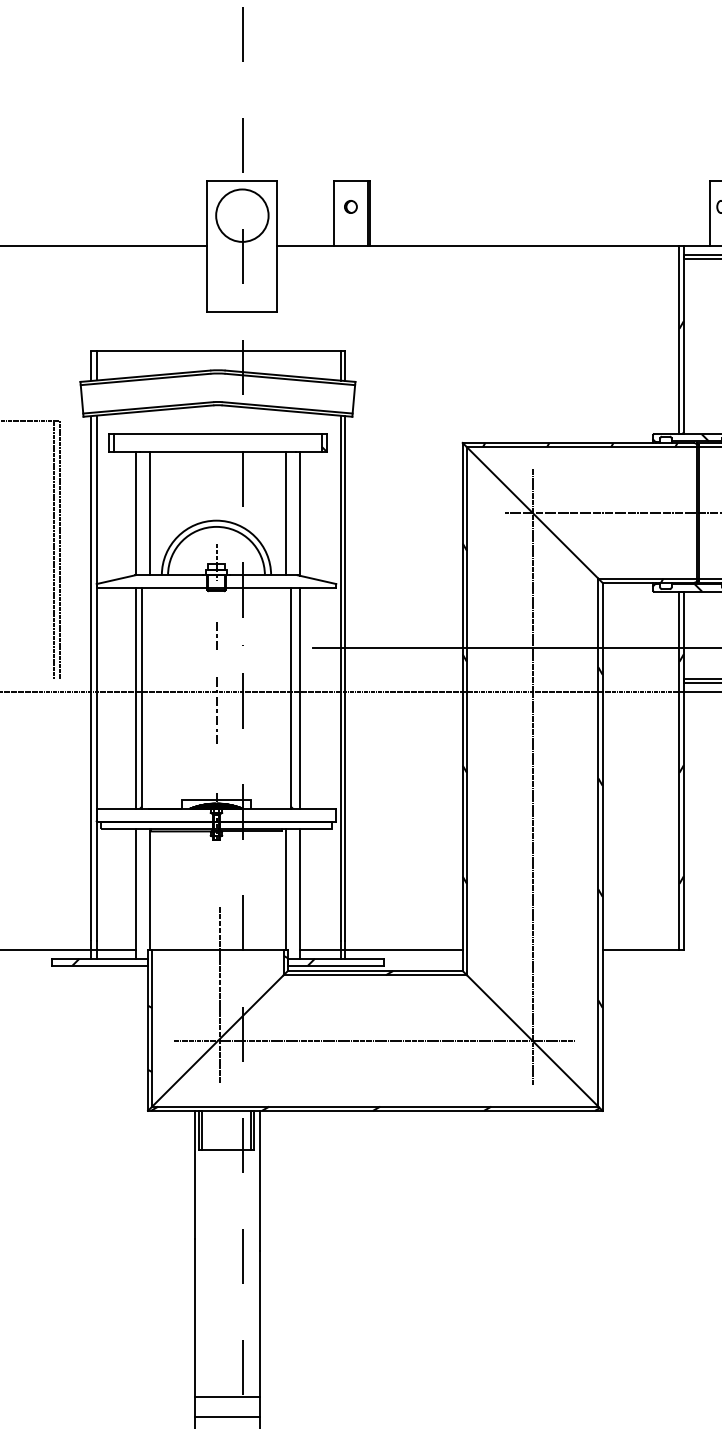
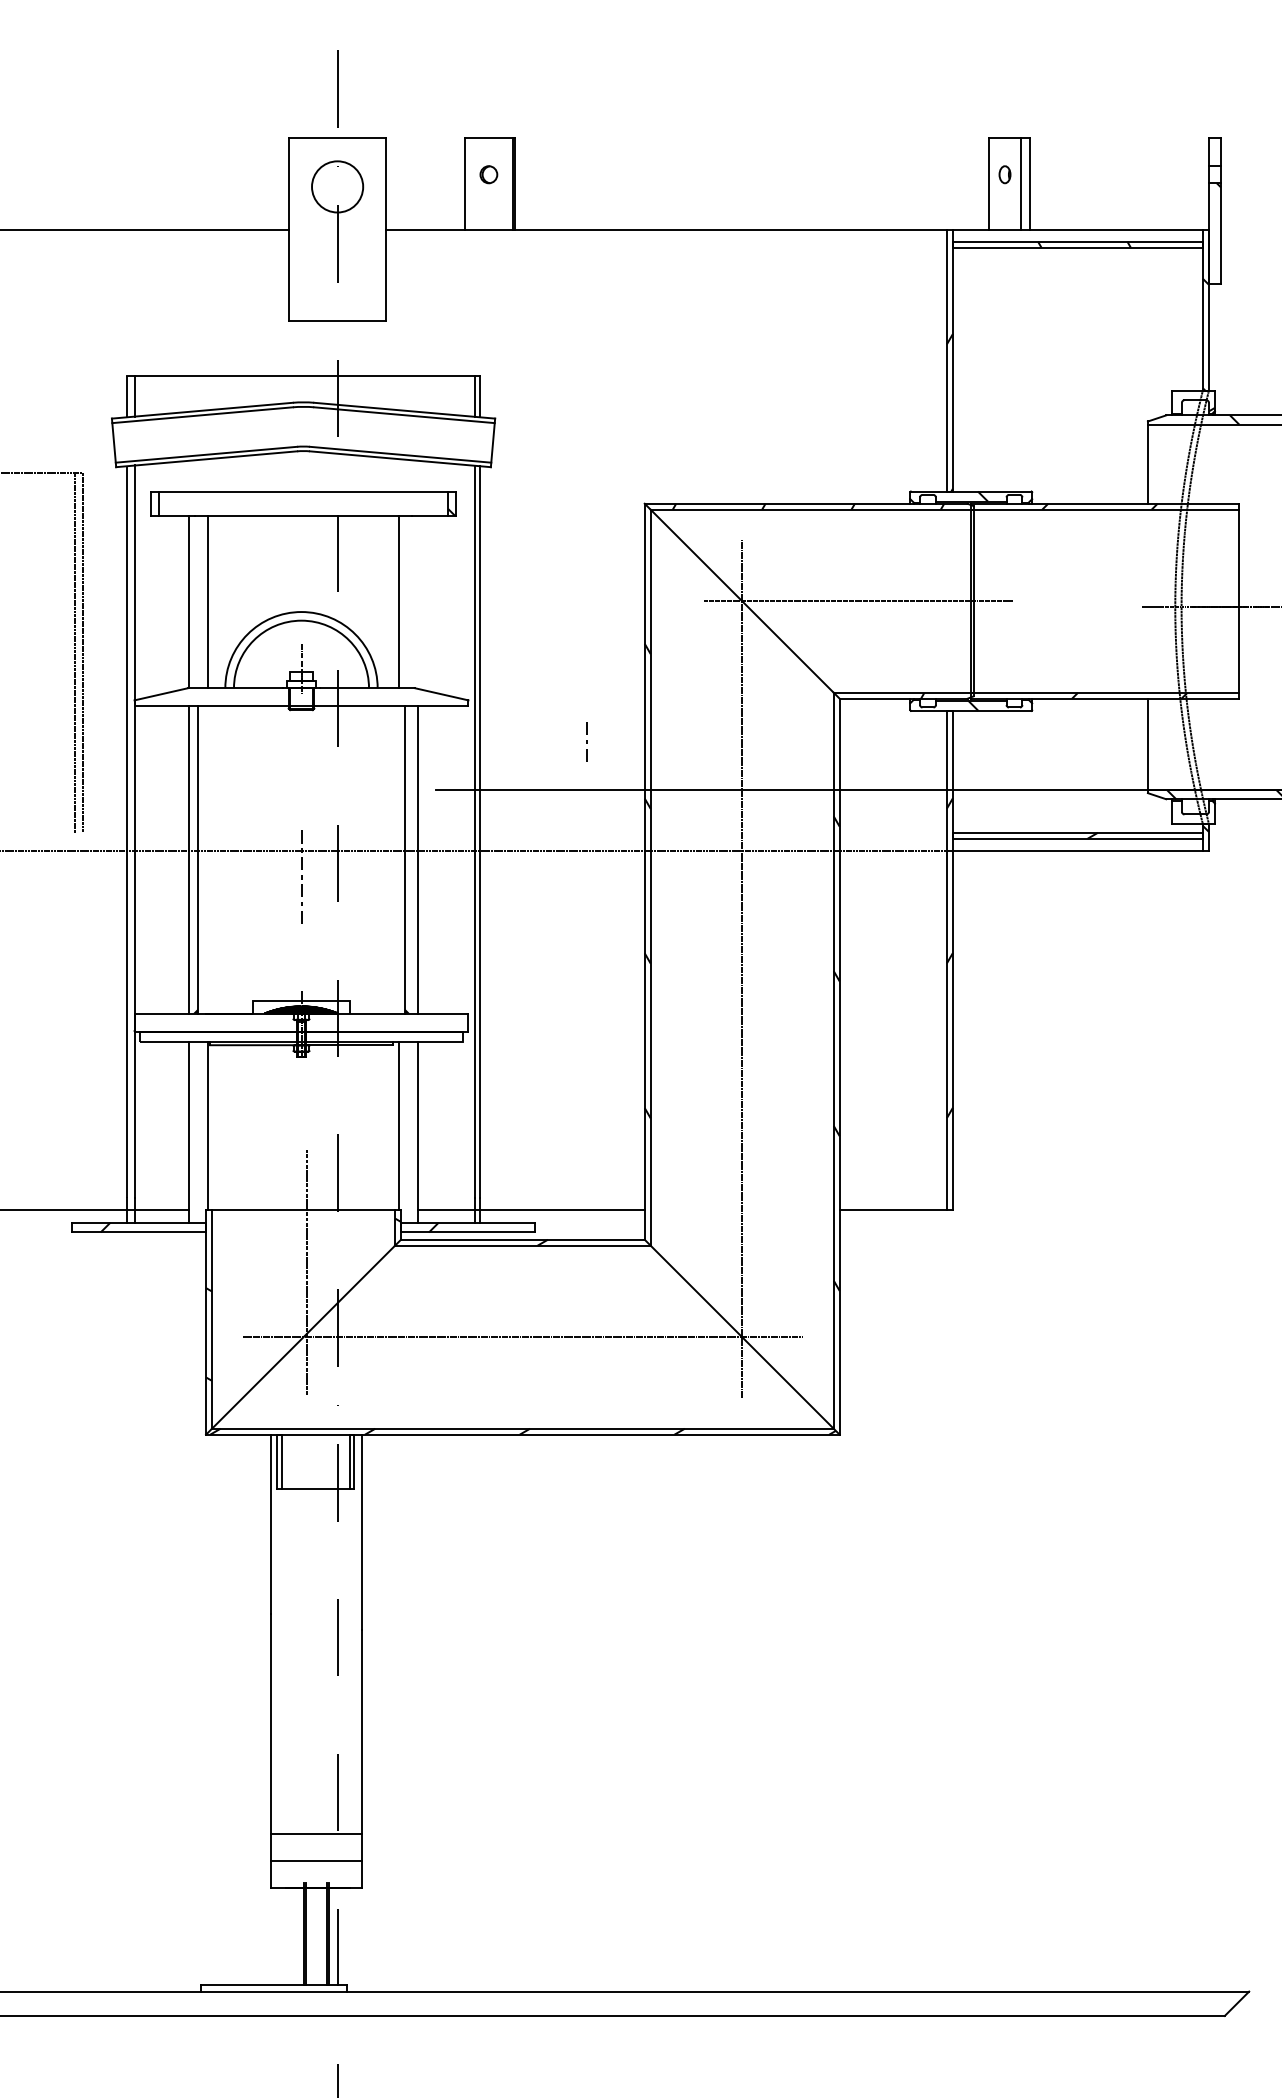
circle: (242, 215) -> (337, 186), size x0.7
line: (300, 513) -> (418, 602), removed
line: (216, 635) -> (586, 741), moved

